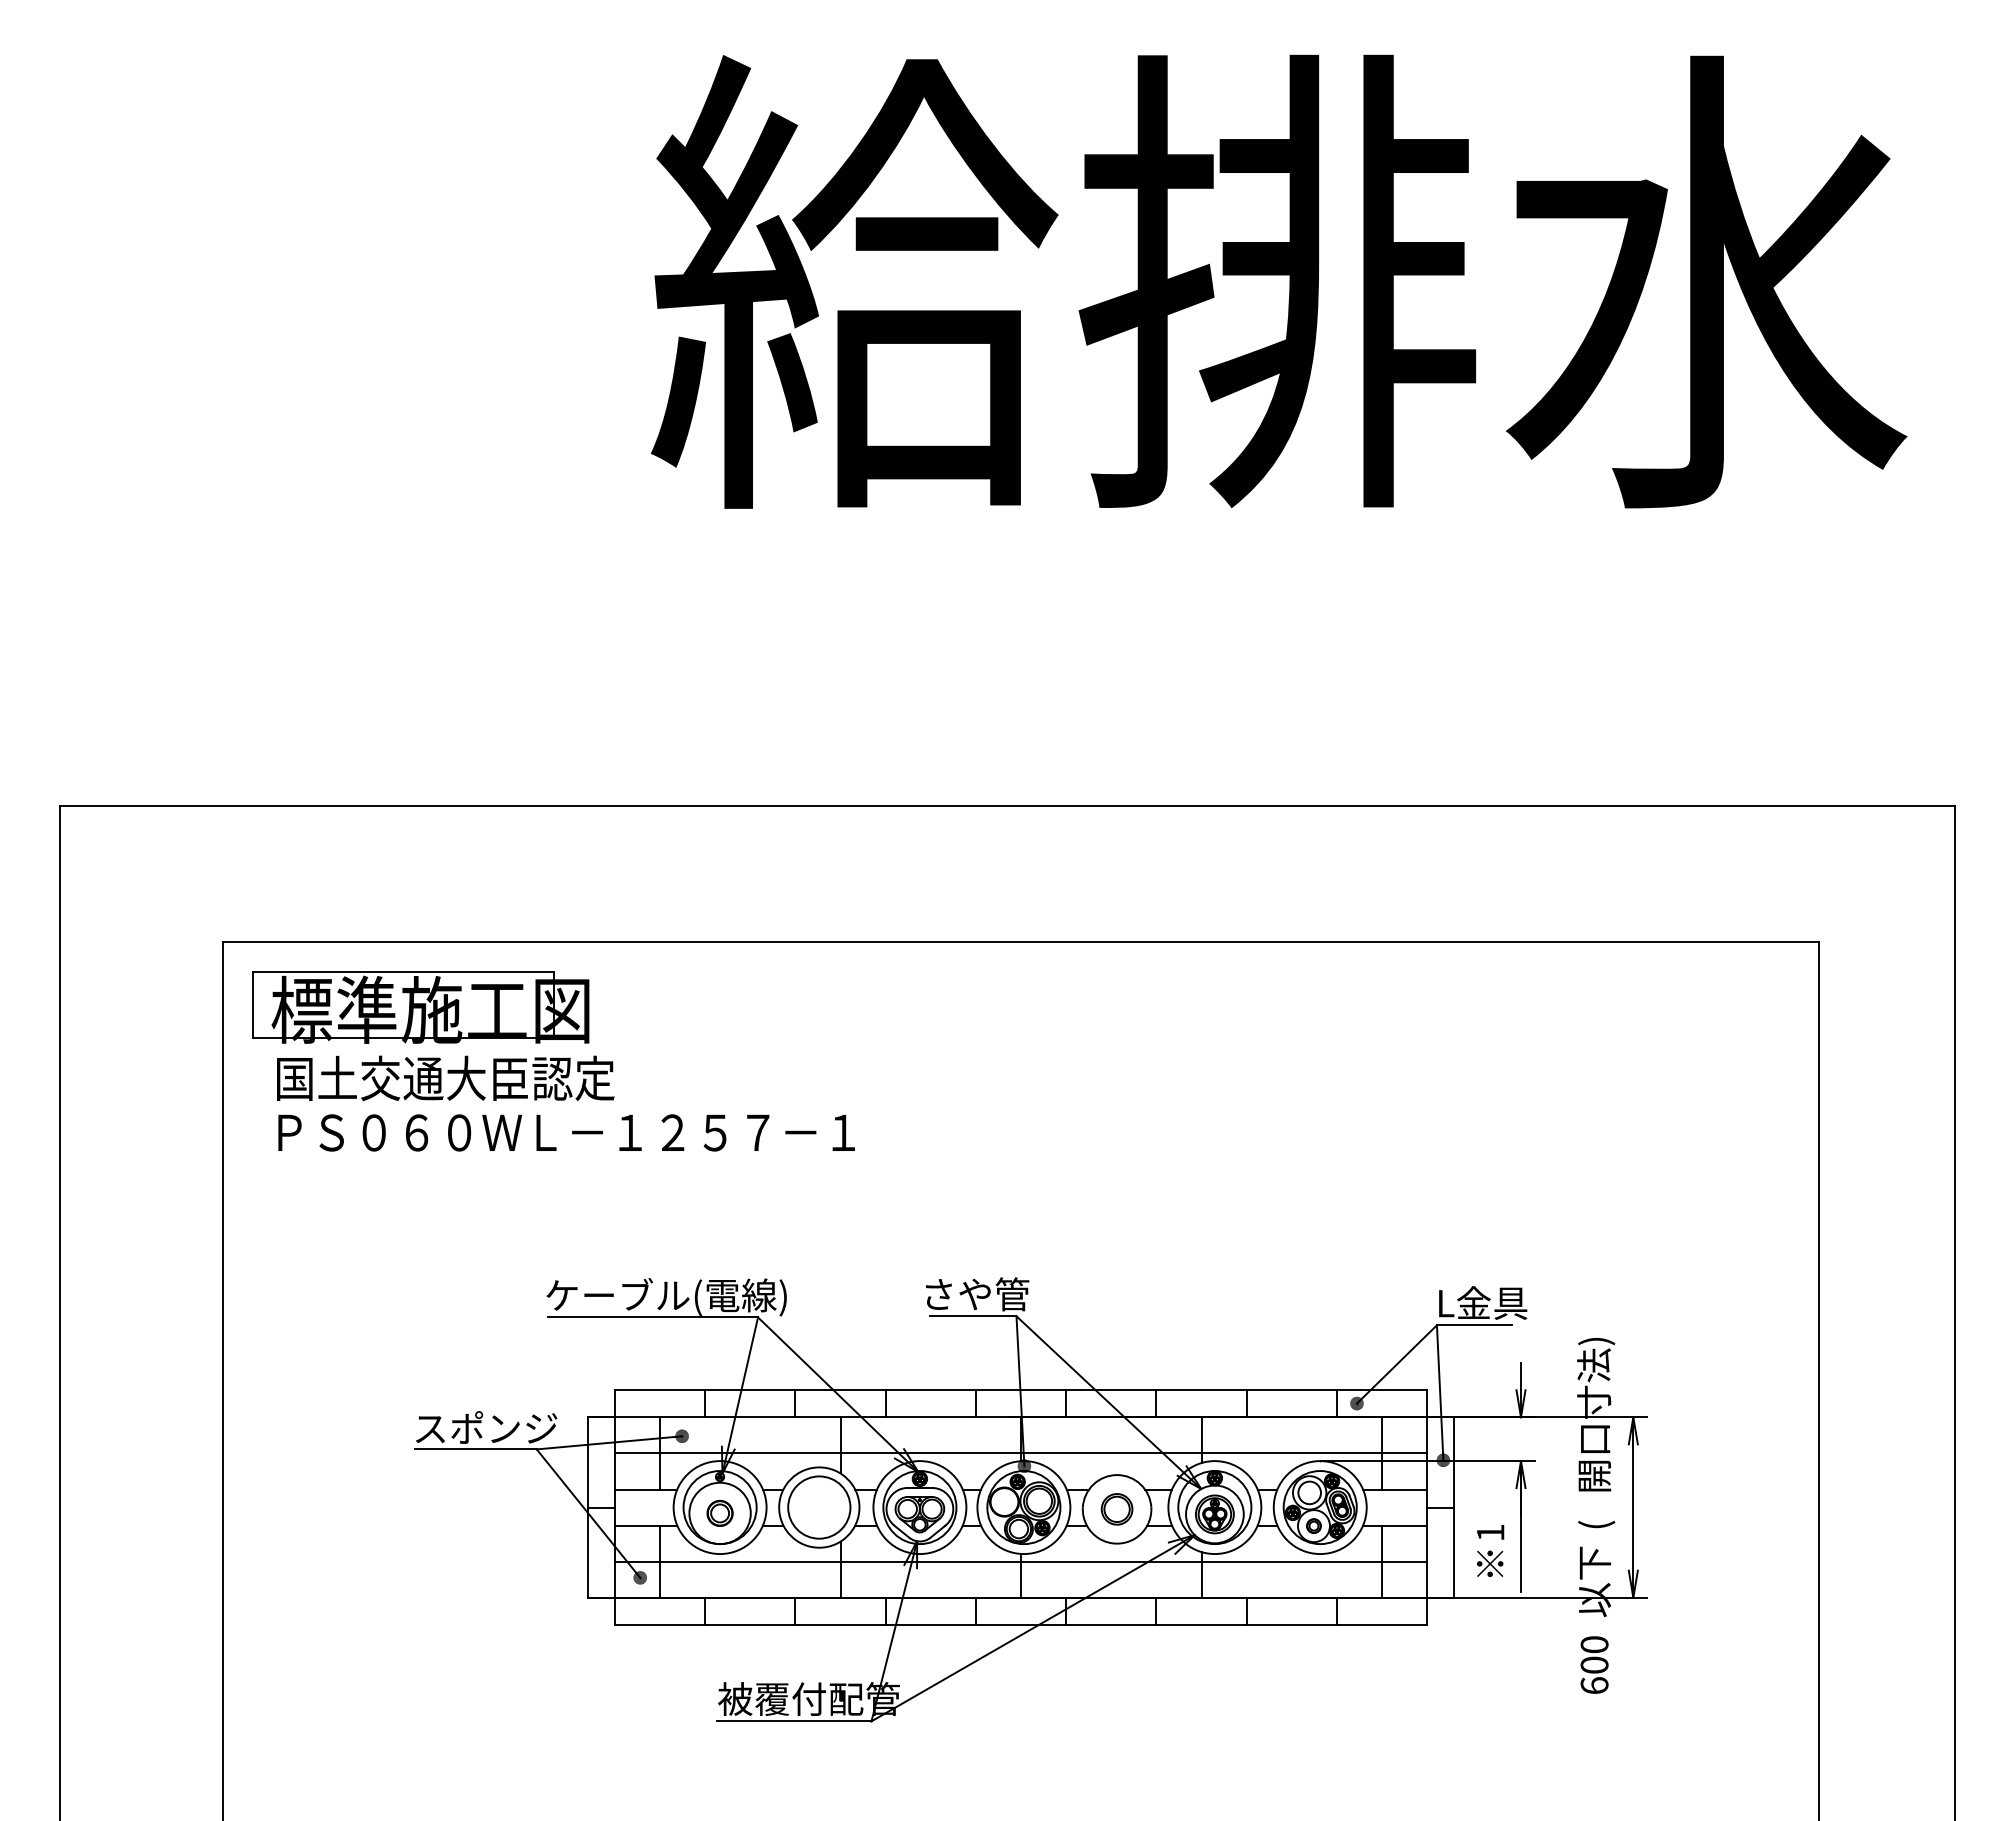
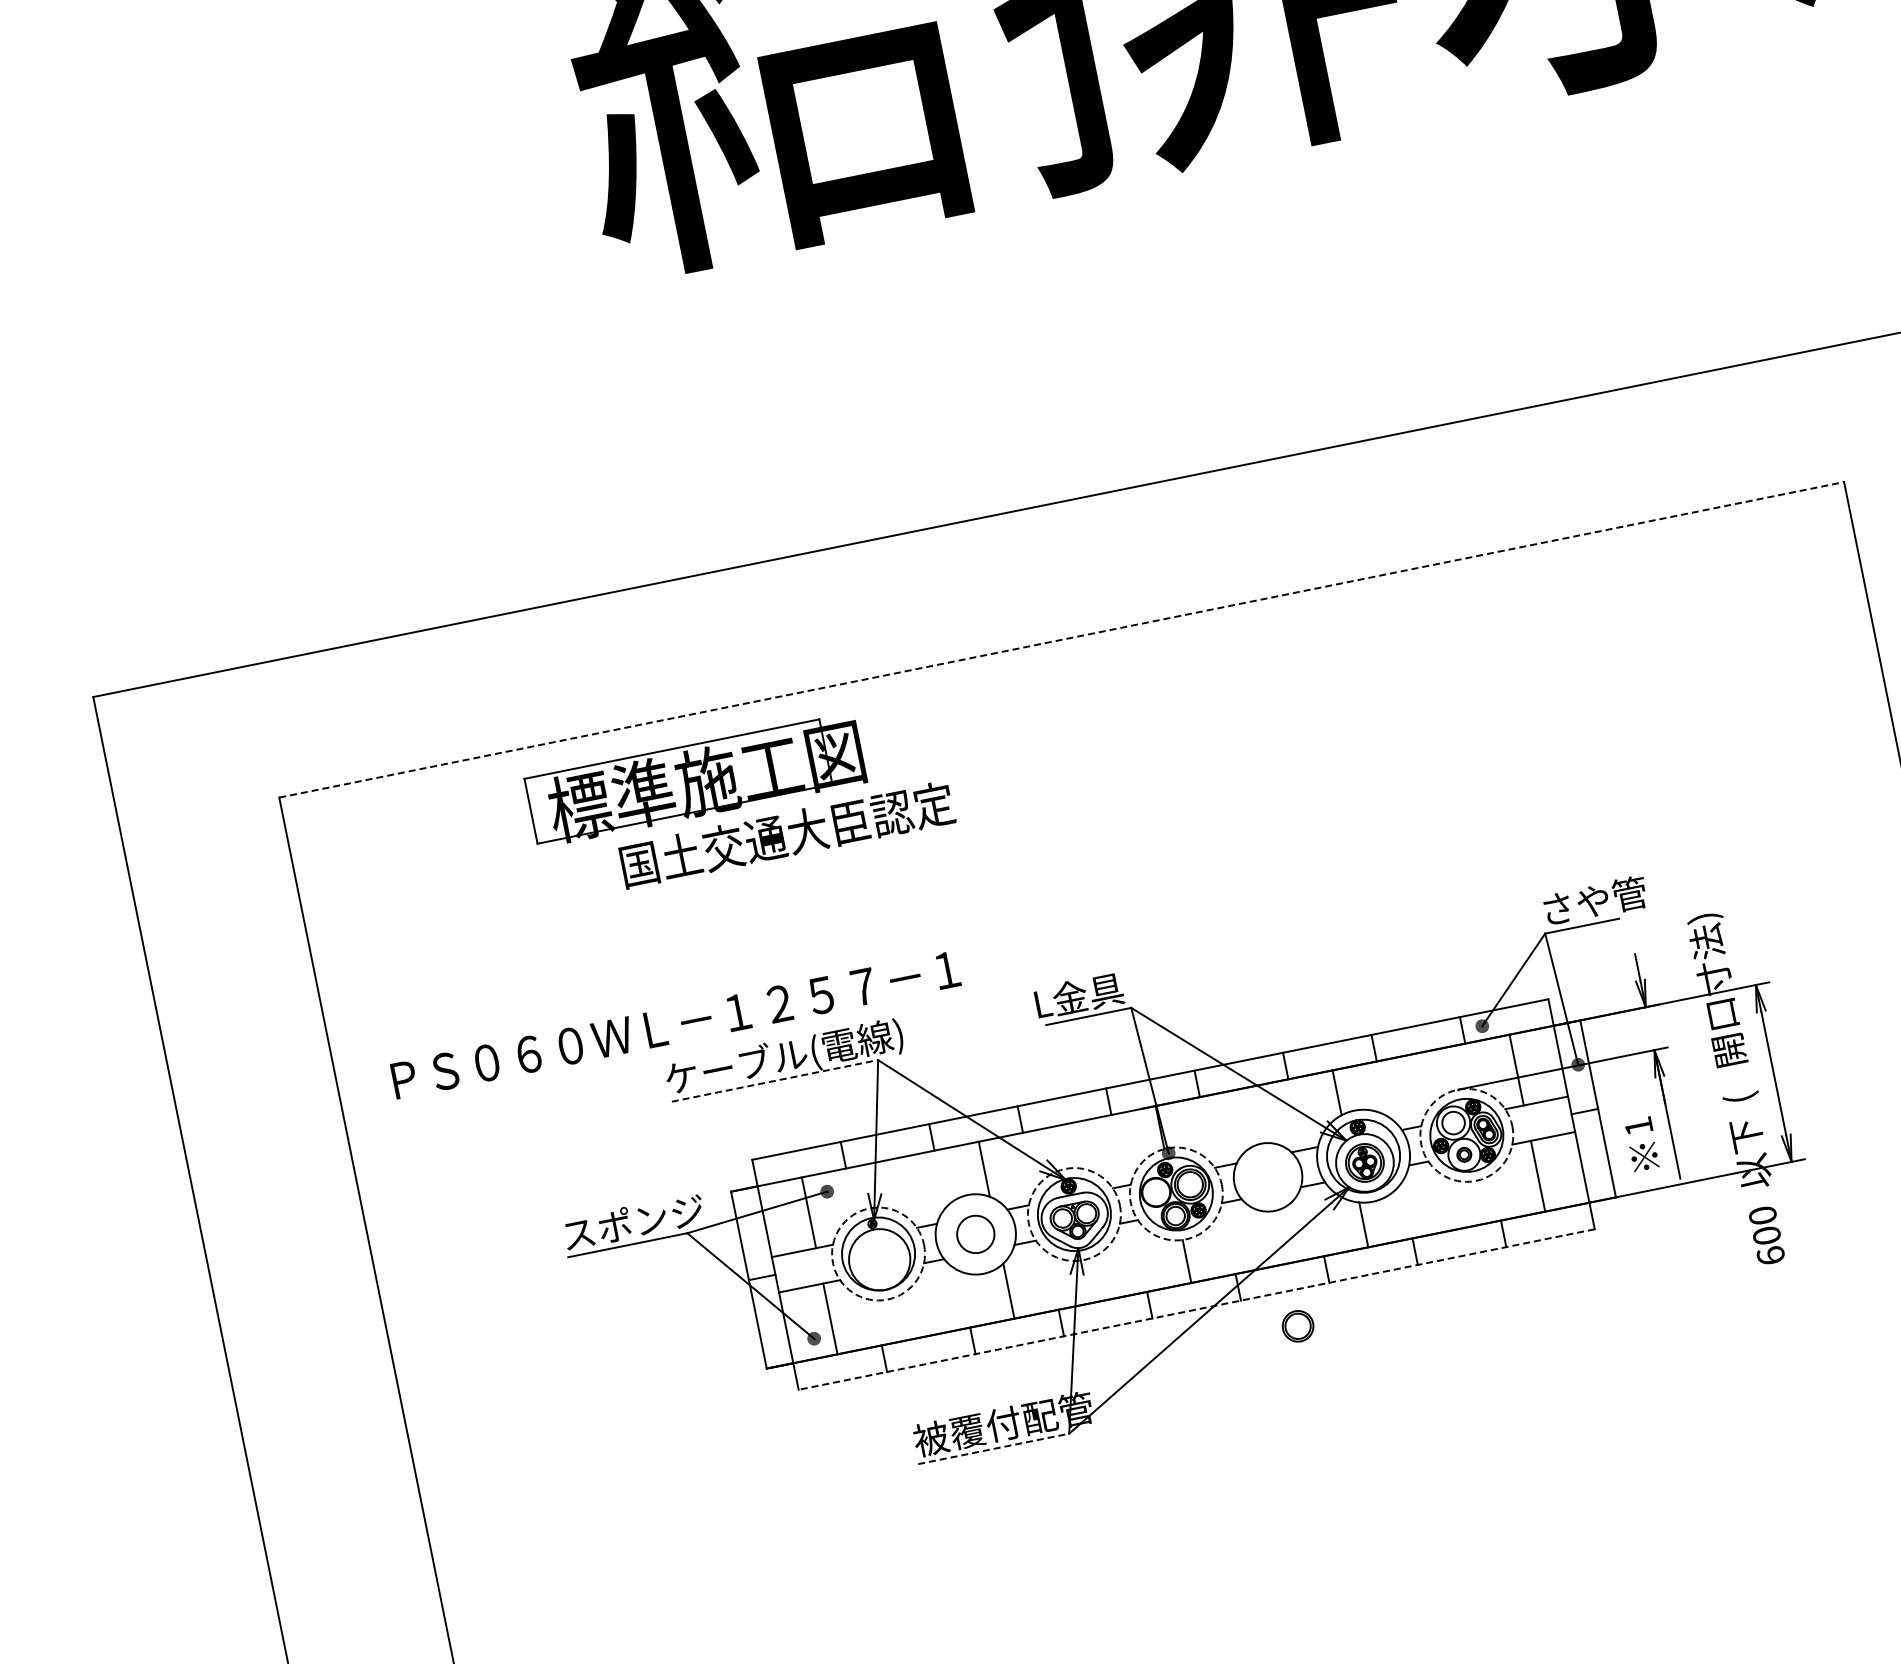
line: (1021, 941) -> (1062, 639), solid -> dashed
part: (420, 1007) -> (695, 780), moved
text: (445, 1077) -> (787, 833), moved
text: (566, 1132) -> (675, 1024), moved
text: (976, 1294) -> (1087, 994), さや管 -> L金具
text: (1491, 1303) -> (1594, 901), L金具 -> さや管
line: (653, 1317) -> (775, 1080), solid -> dashed
line: (1020, 1453) -> (1162, 1141), removed
circle: (719, 1507) -> (877, 1254), solid -> dashed
circle: (819, 1507) -> (975, 1234), size x0.6
circle: (919, 1507) -> (1073, 1214), solid -> dashed
circle: (1023, 1507) -> (1175, 1193), solid -> dashed
circle: (1319, 1507) -> (1466, 1135), solid -> dashed
part: (1116, 1509) -> (1297, 1326), moved
part: (719, 1512) -> (878, 1258), removed
line: (1020, 1561) -> (1183, 1247), removed
line: (1020, 1624) -> (1196, 1309), solid -> dashed
line: (794, 1721) -> (993, 1449), solid -> dashed

